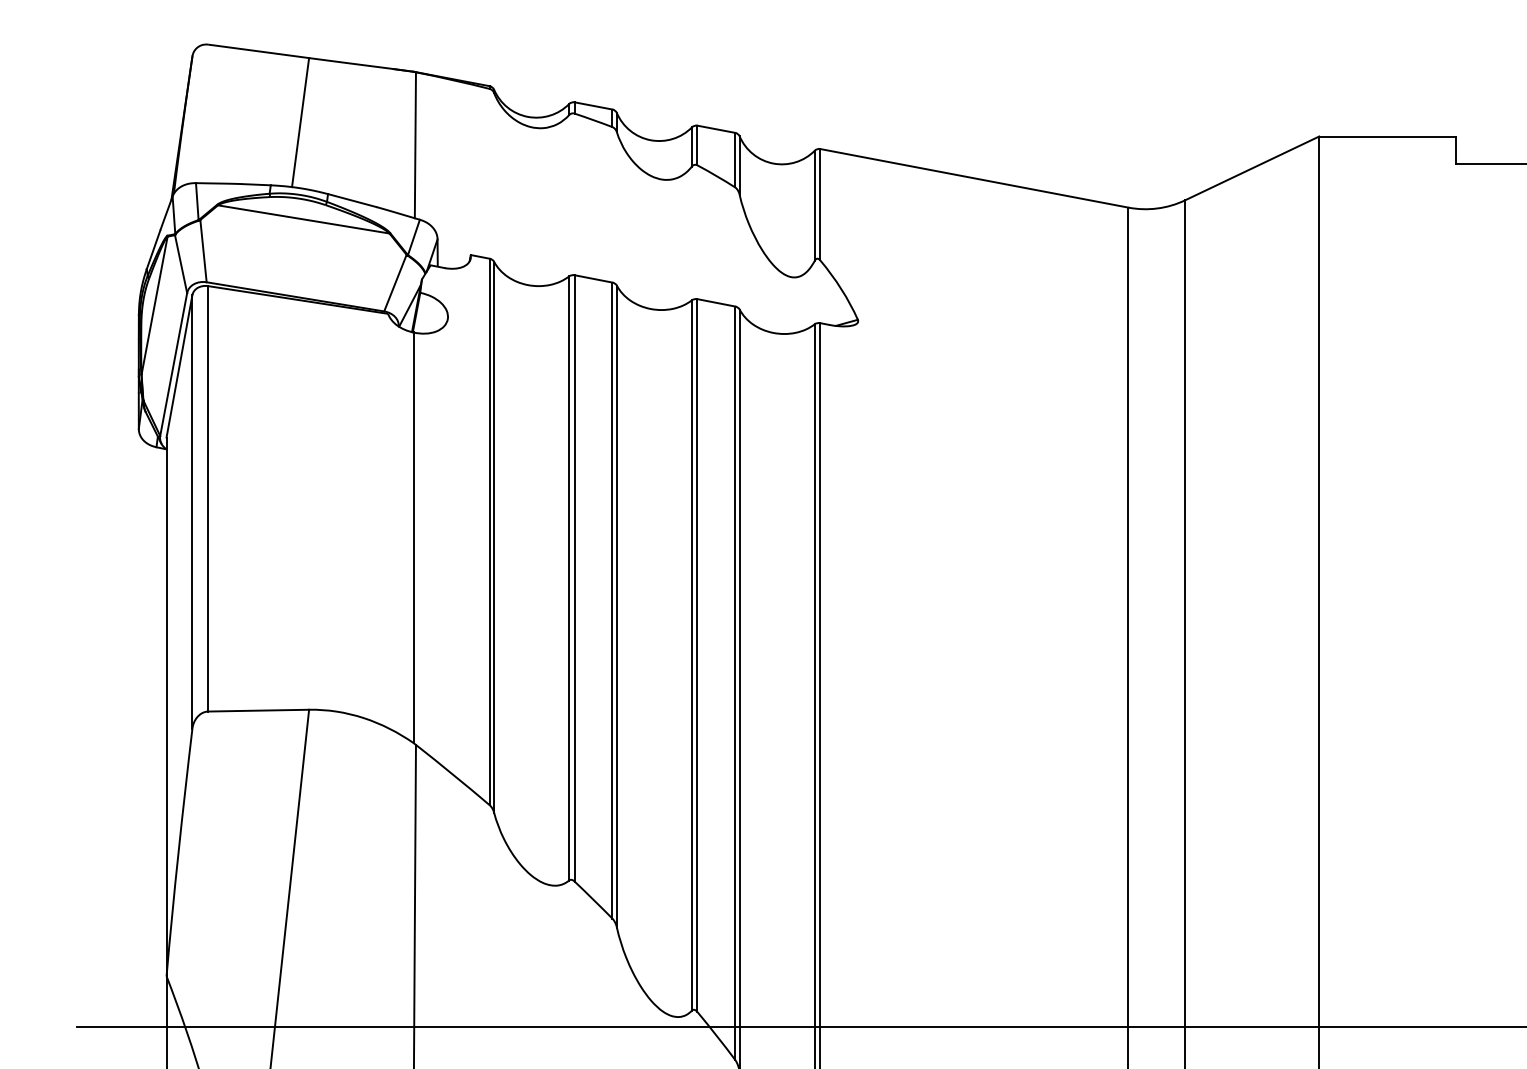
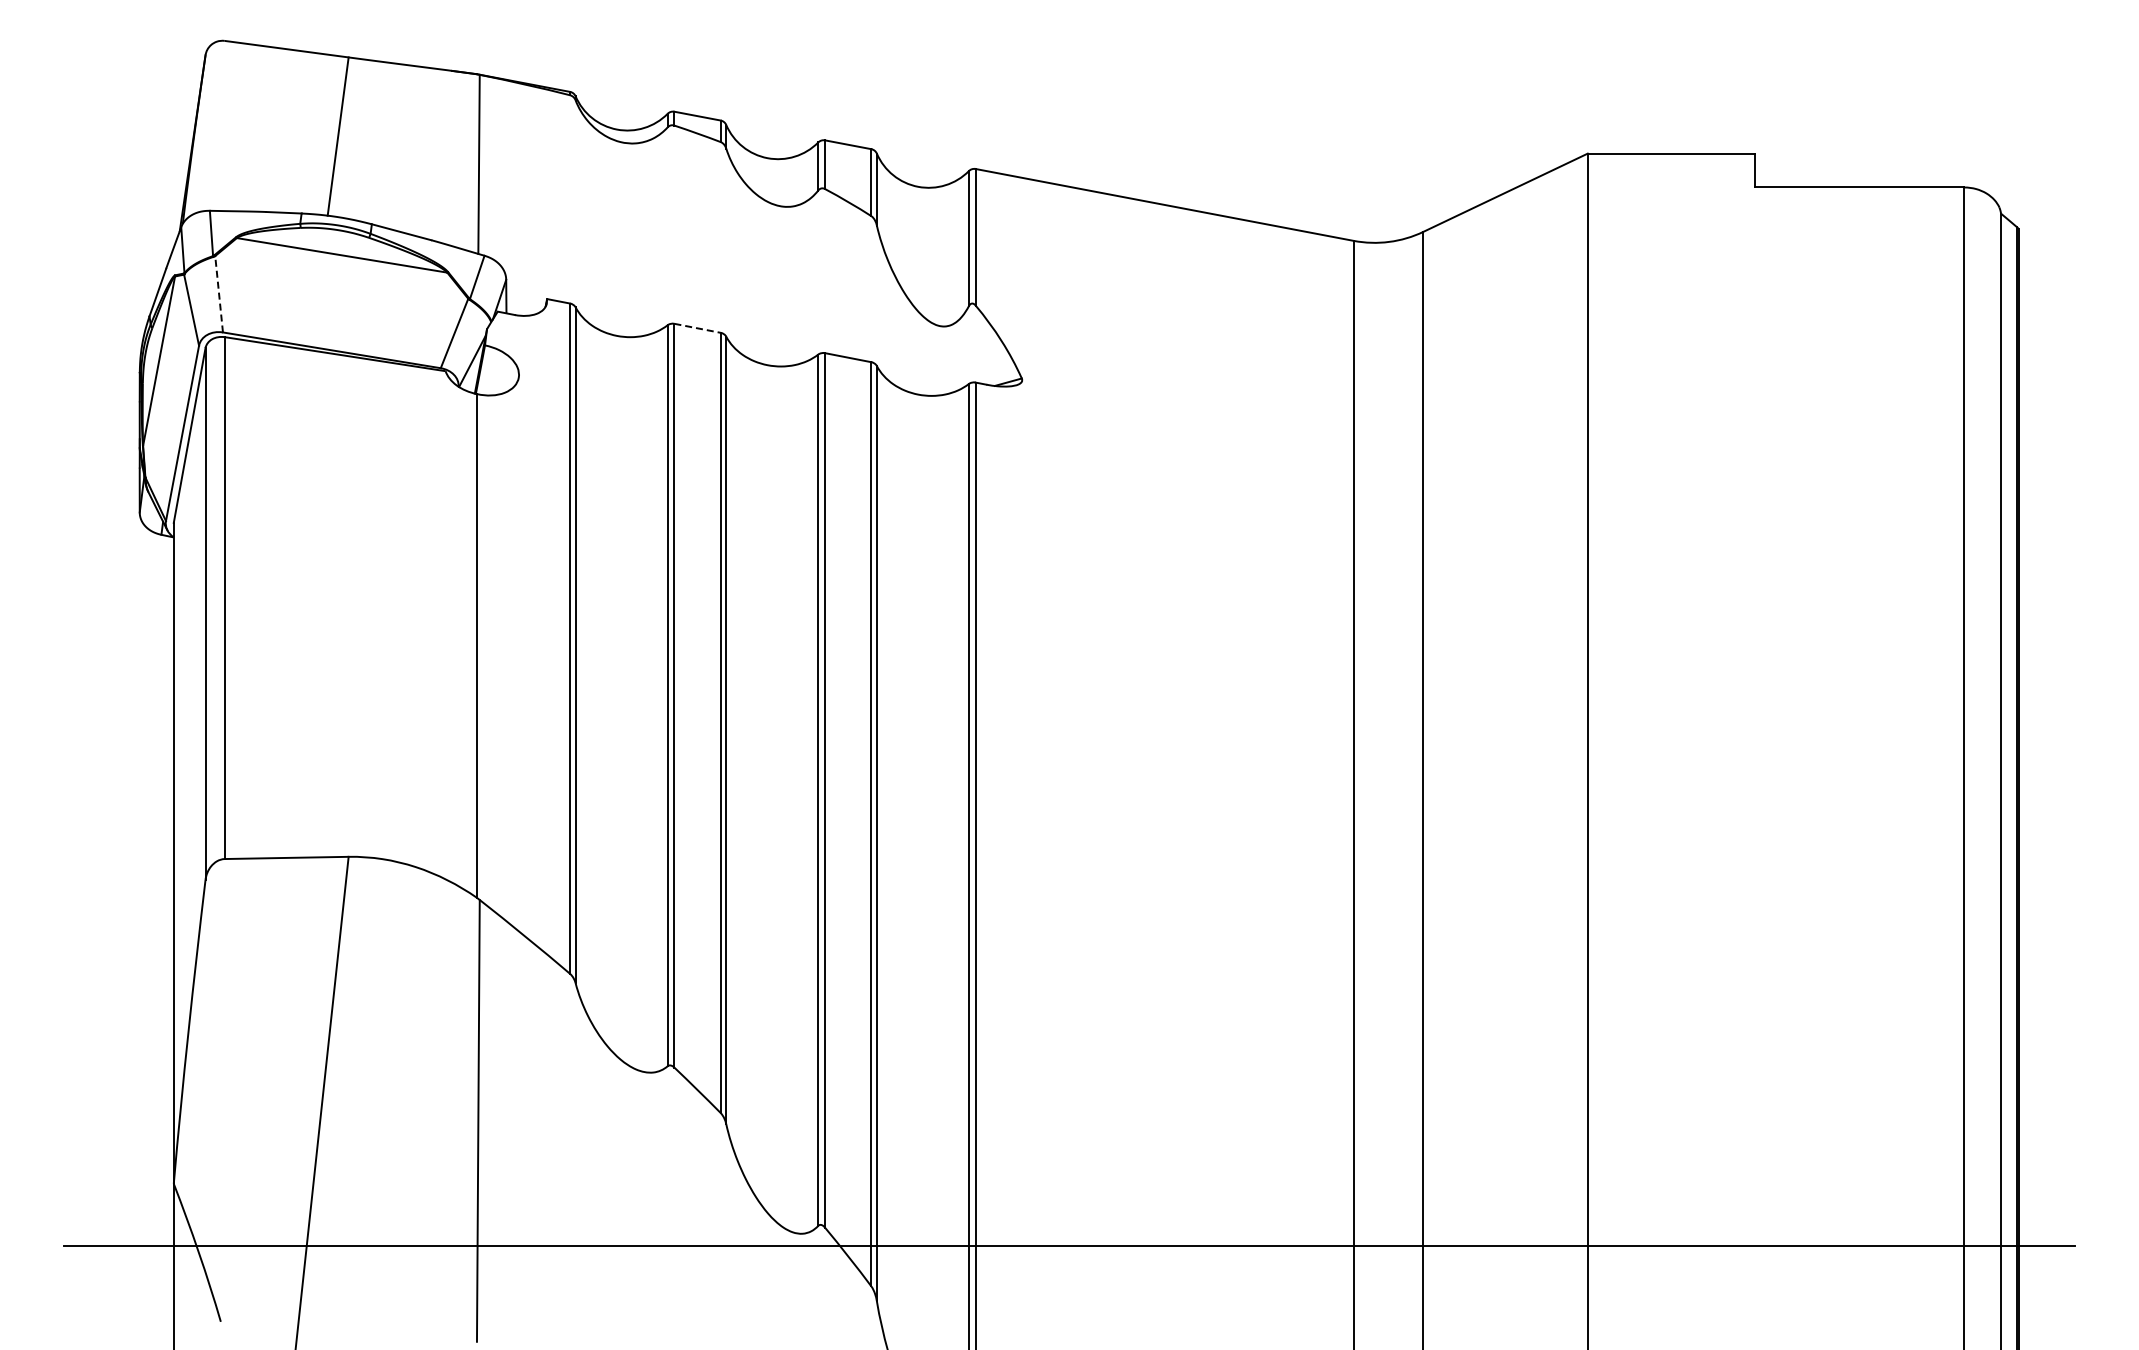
line: (203, 250) -> (219, 293), solid -> dashed
line: (593, 279) -> (697, 328), solid -> dashed

